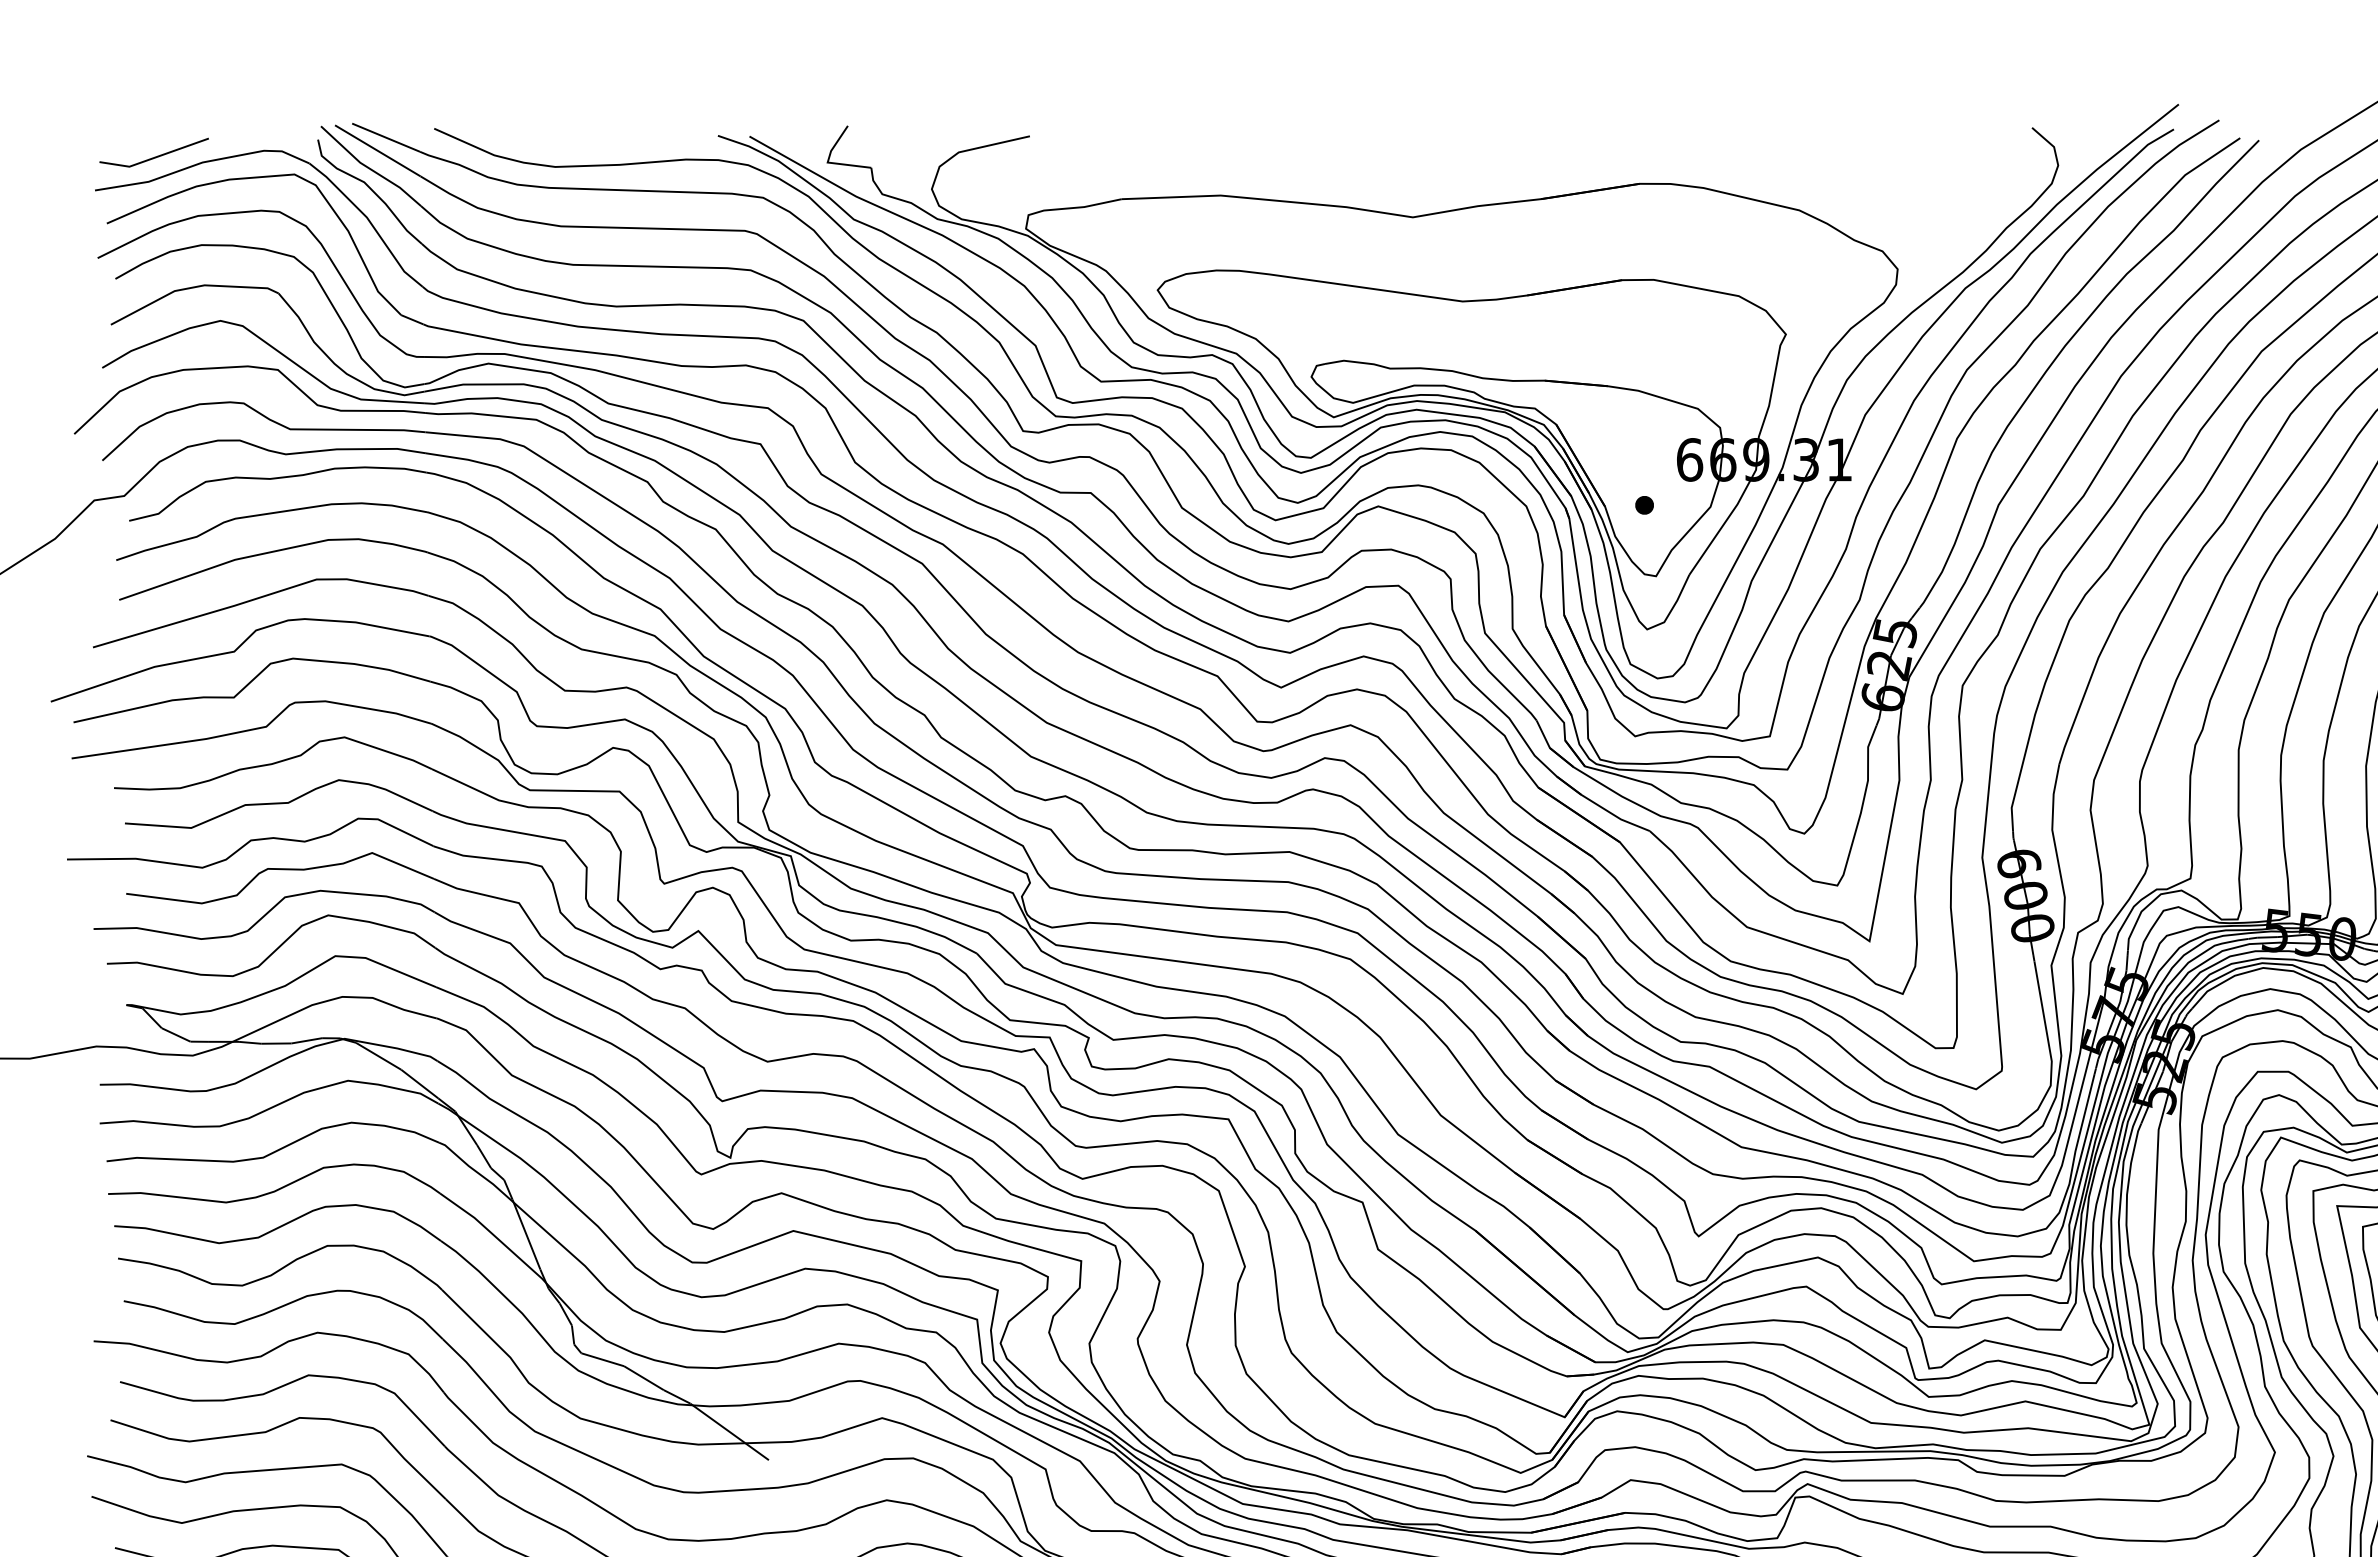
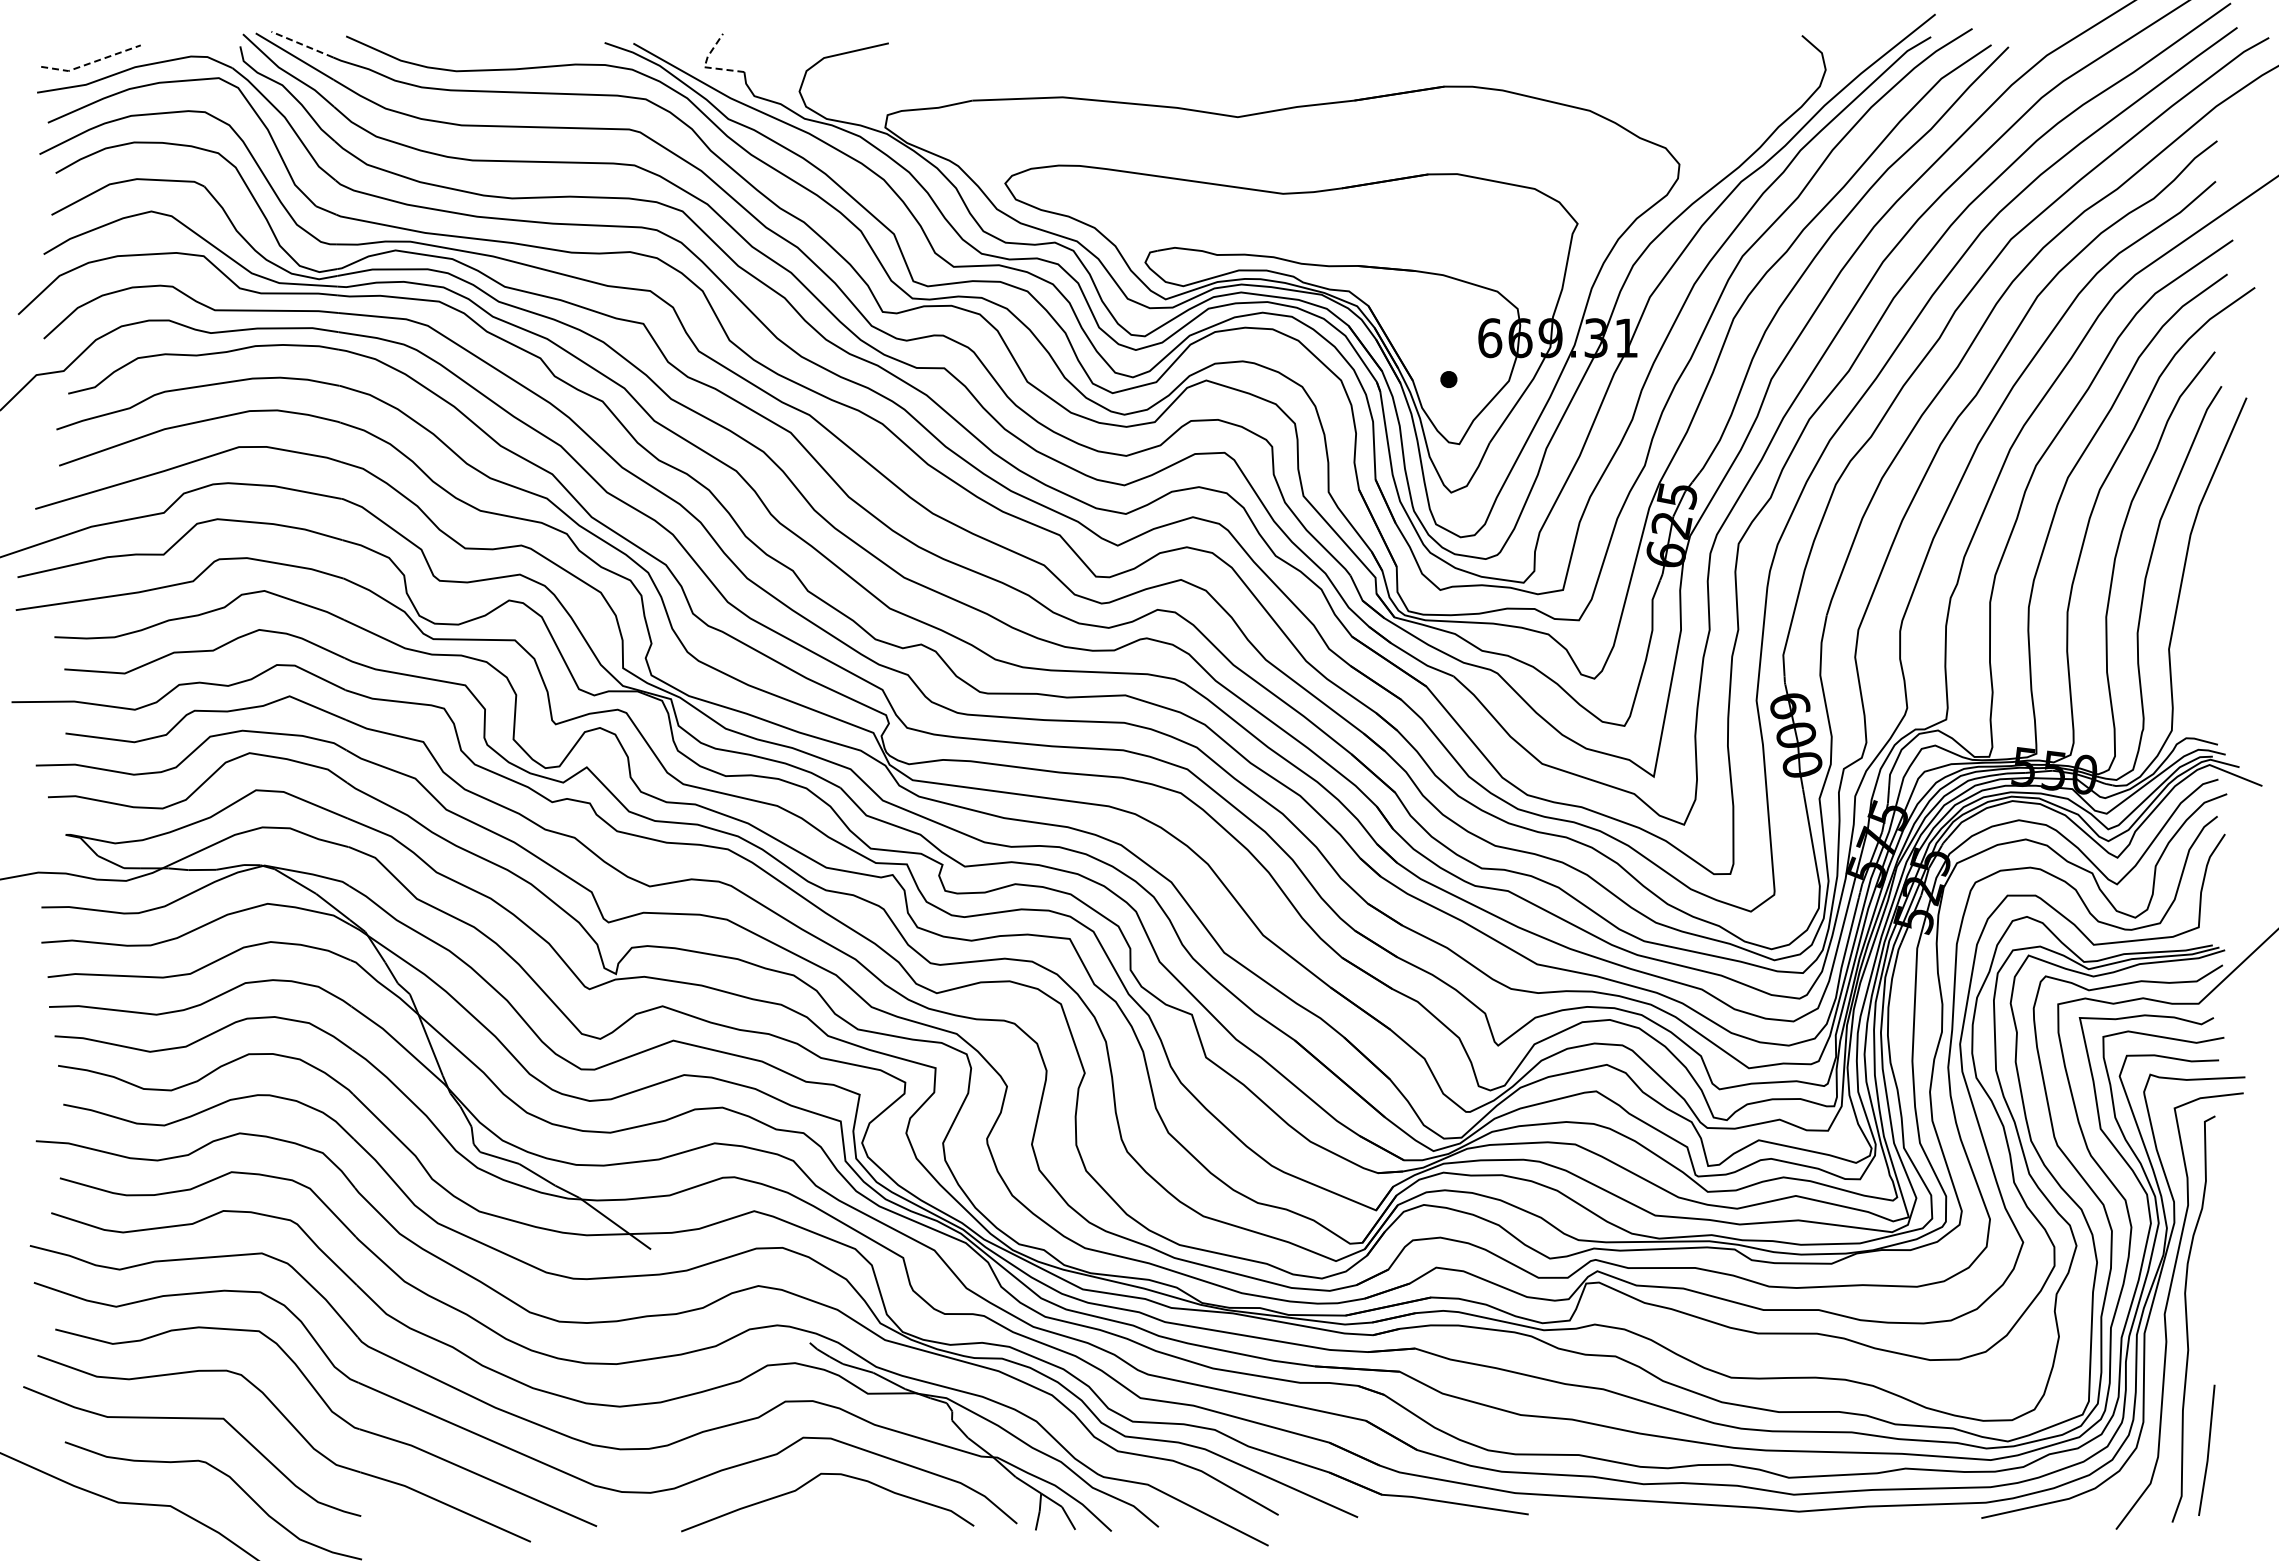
line: (386, 137) -> (302, 44), solid -> dashed
line: (154, 158) -> (91, 63), solid -> dashed
line: (827, 162) -> (704, 67), solid -> dashed

